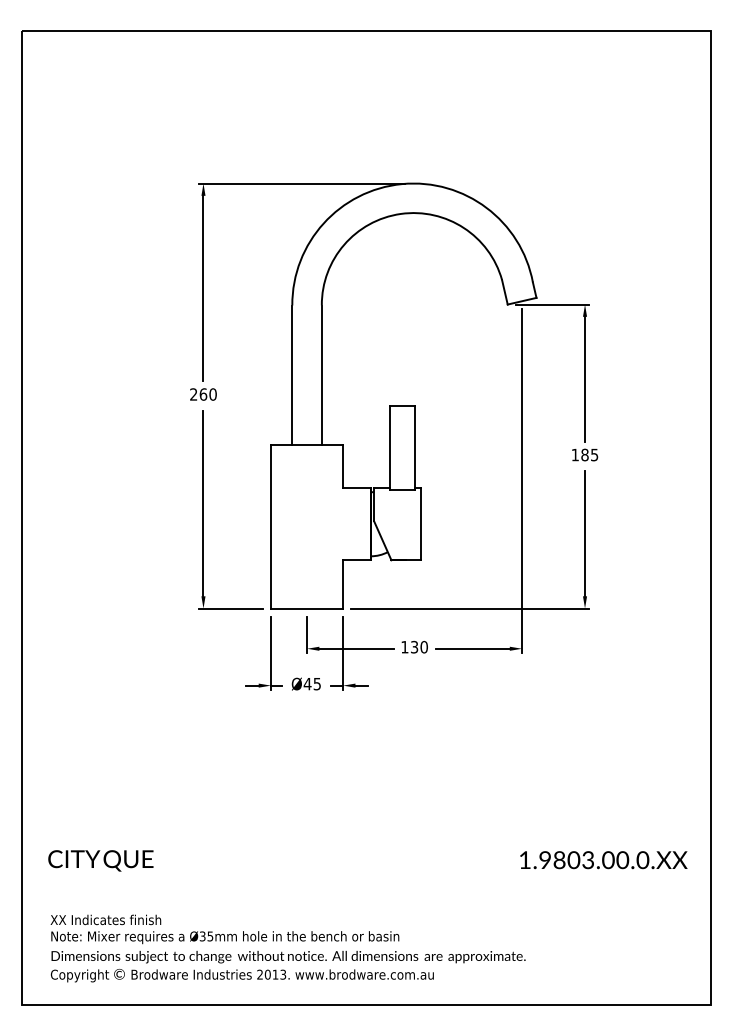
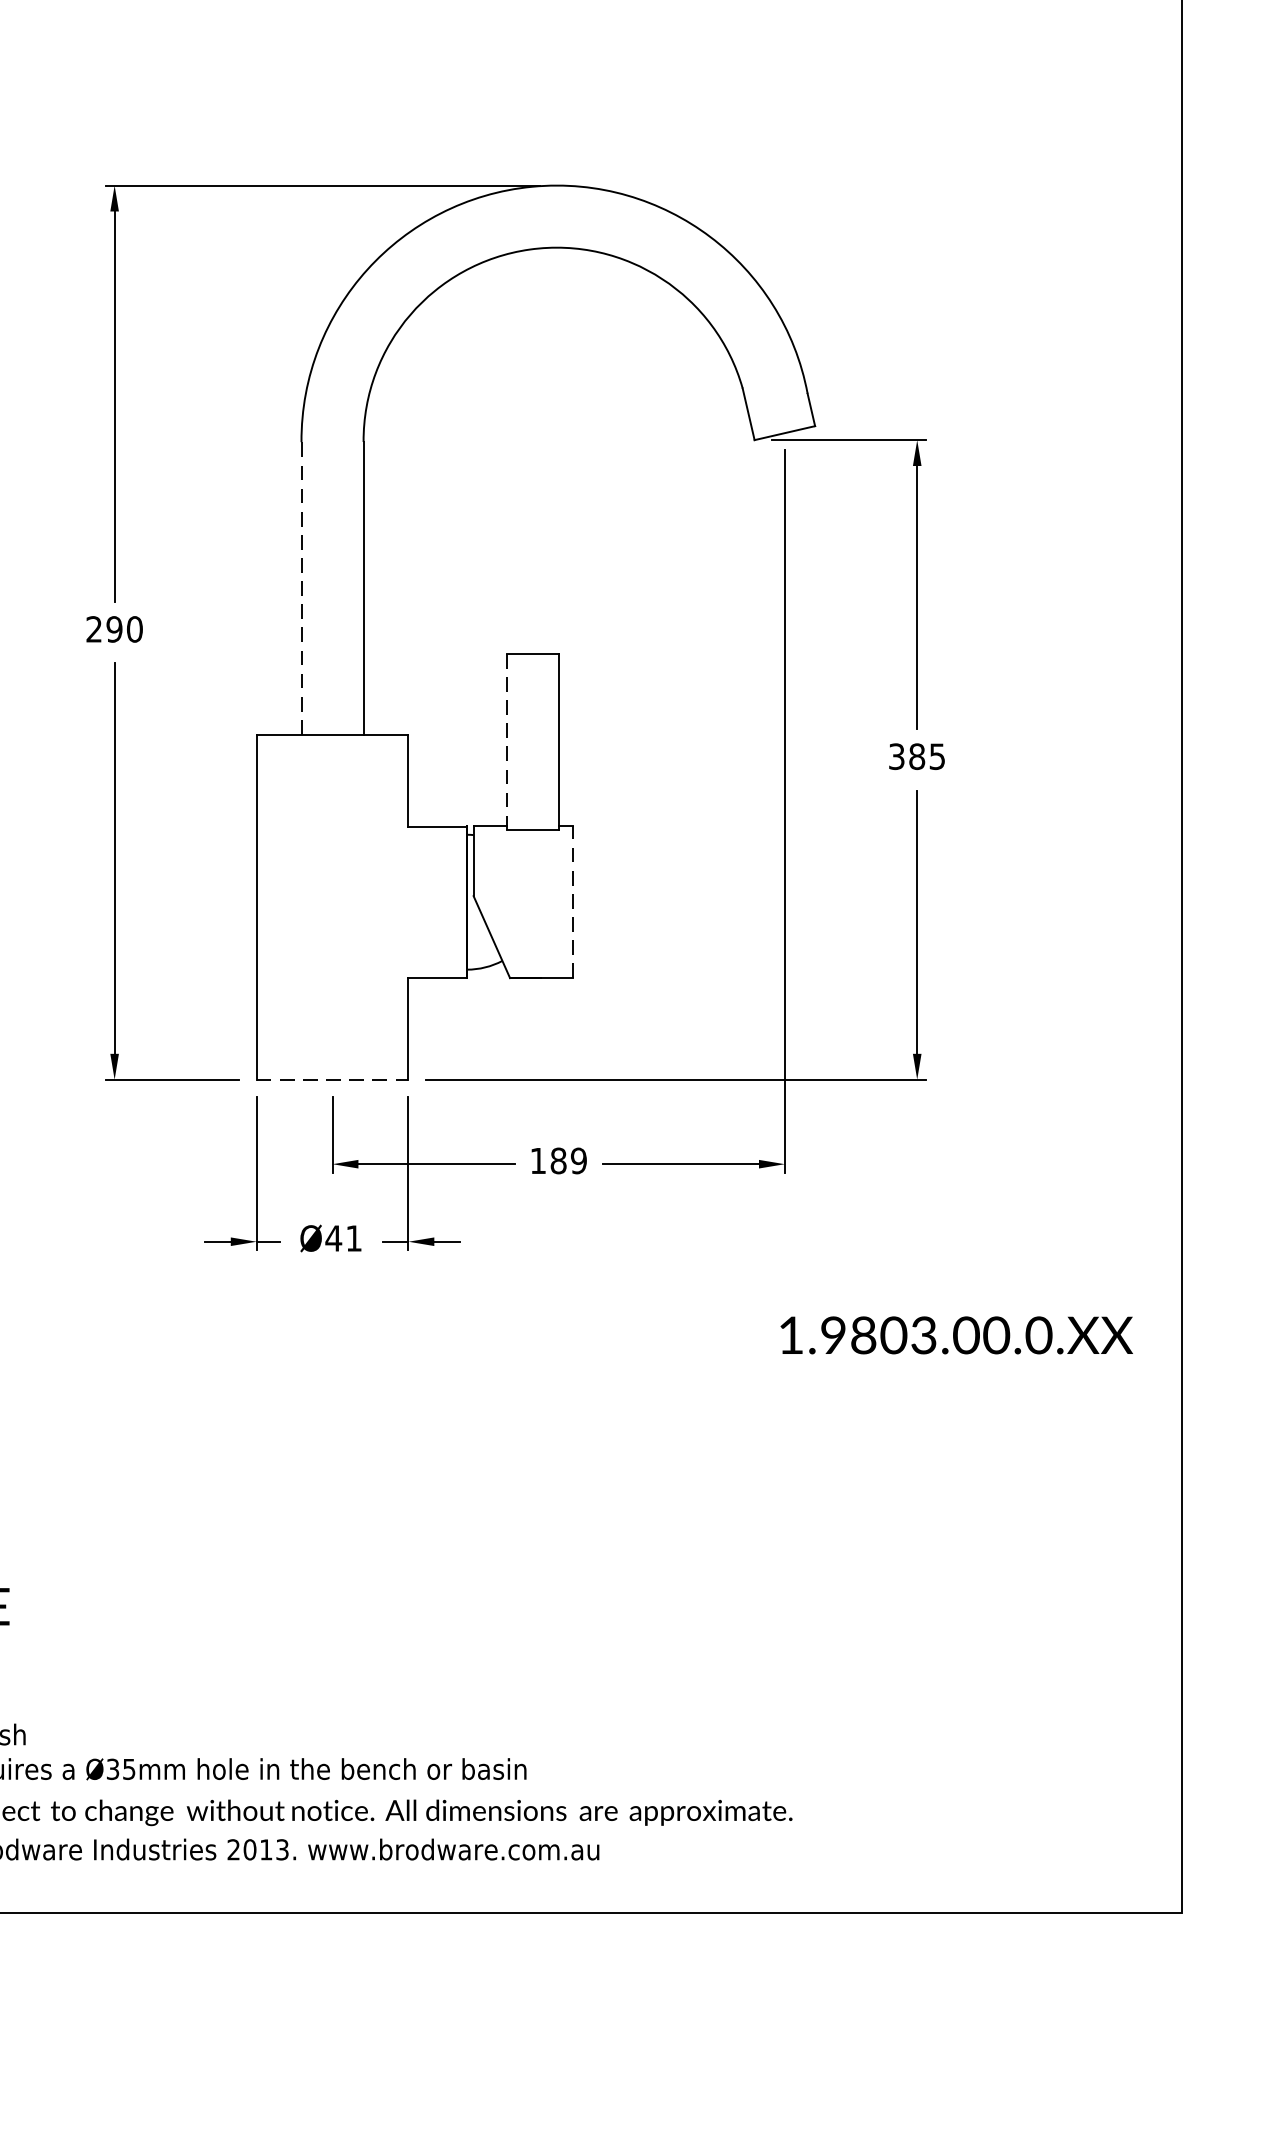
line: (292, 375) -> (301, 589), solid -> dashed
text: (203, 394) -> (114, 629), 260 -> 290
line: (389, 447) -> (505, 740), solid -> dashed
text: (574, 454) -> (895, 755), 185 -> 385
line: (421, 523) -> (573, 900), solid -> dashed
line: (307, 608) -> (333, 1079), solid -> dashed
text: (418, 647) -> (566, 1161), 130 -> 189
text: (316, 684) -> (352, 1239), Ø45 -> Ø41
text: (603, 860) -> (956, 1336), moved

